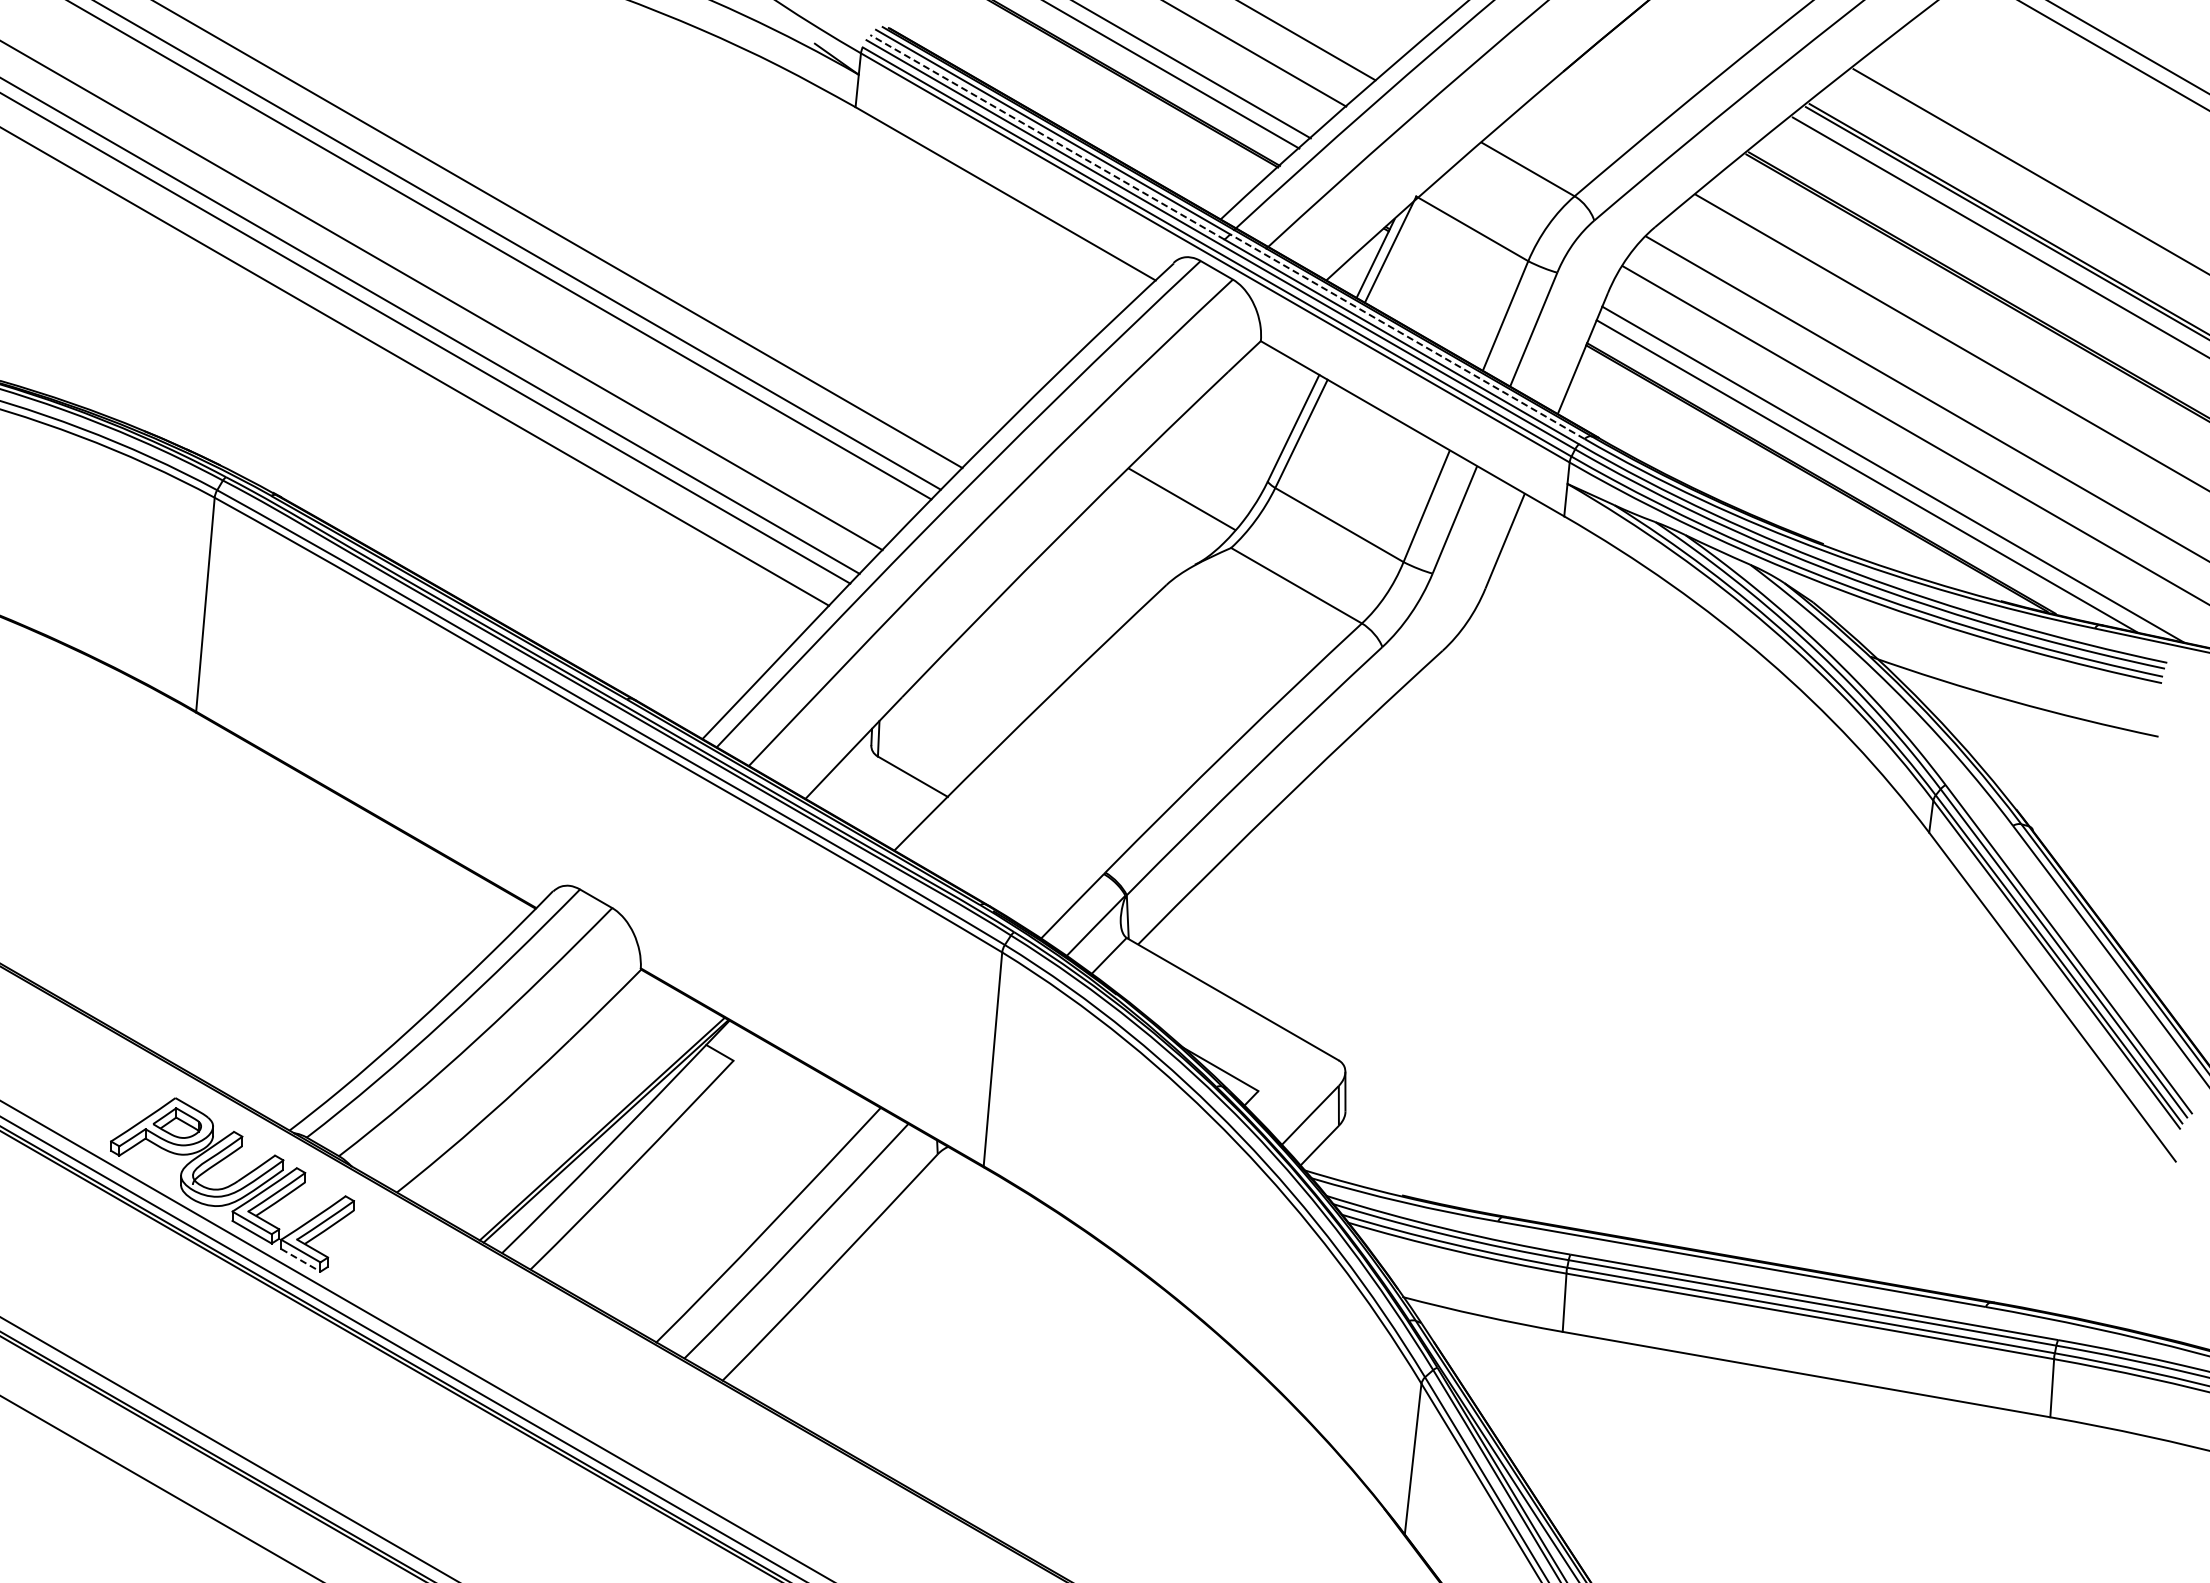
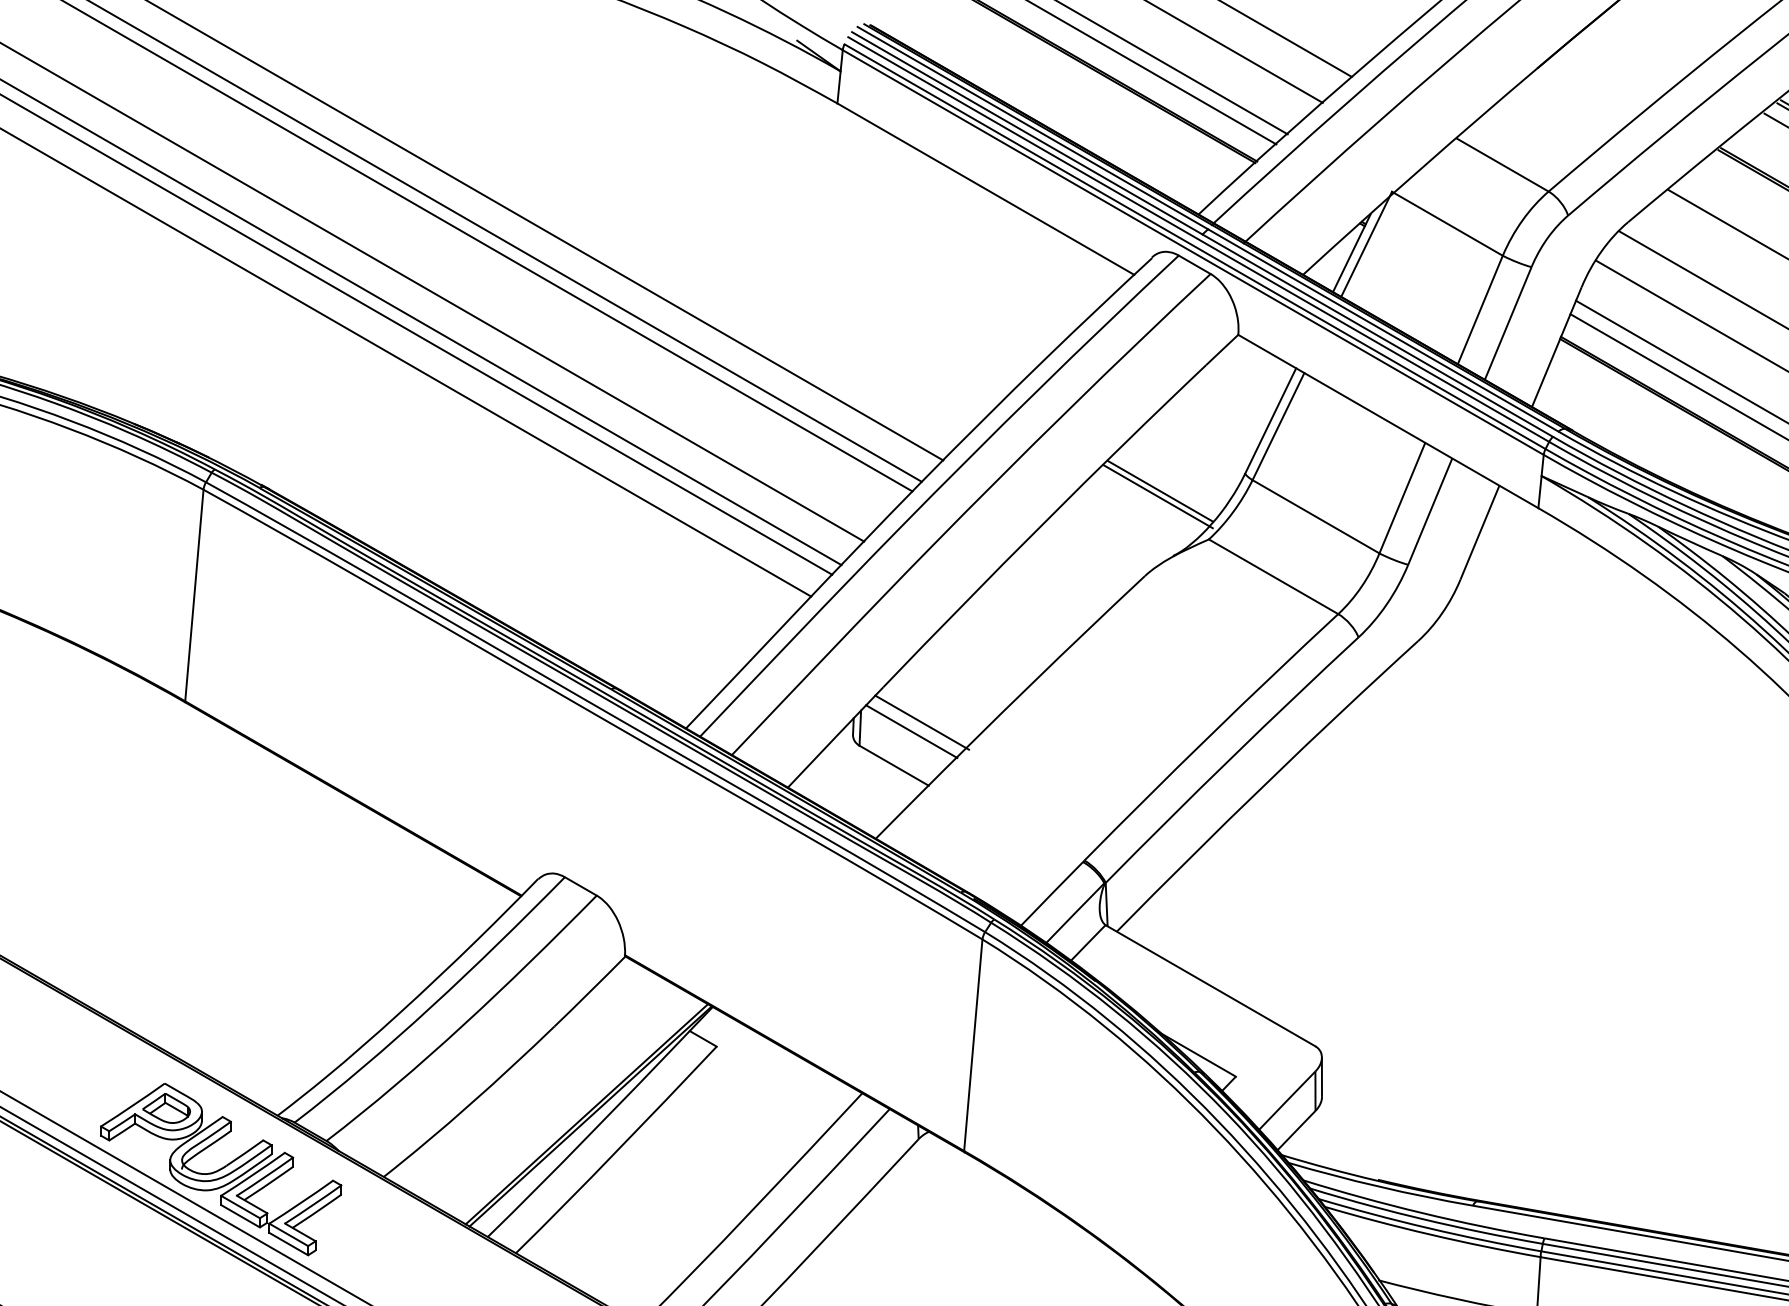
line: (1047, 137) -> (1027, 133), dashed -> solid
line: (1407, 336) -> (1383, 330), dashed -> solid
line: (1179, 504) -> (1157, 496), added
line: (940, 732) -> (921, 721), added
line: (930, 741) -> (911, 730), added
line: (300, 1260) -> (288, 1244), dashed -> solid

